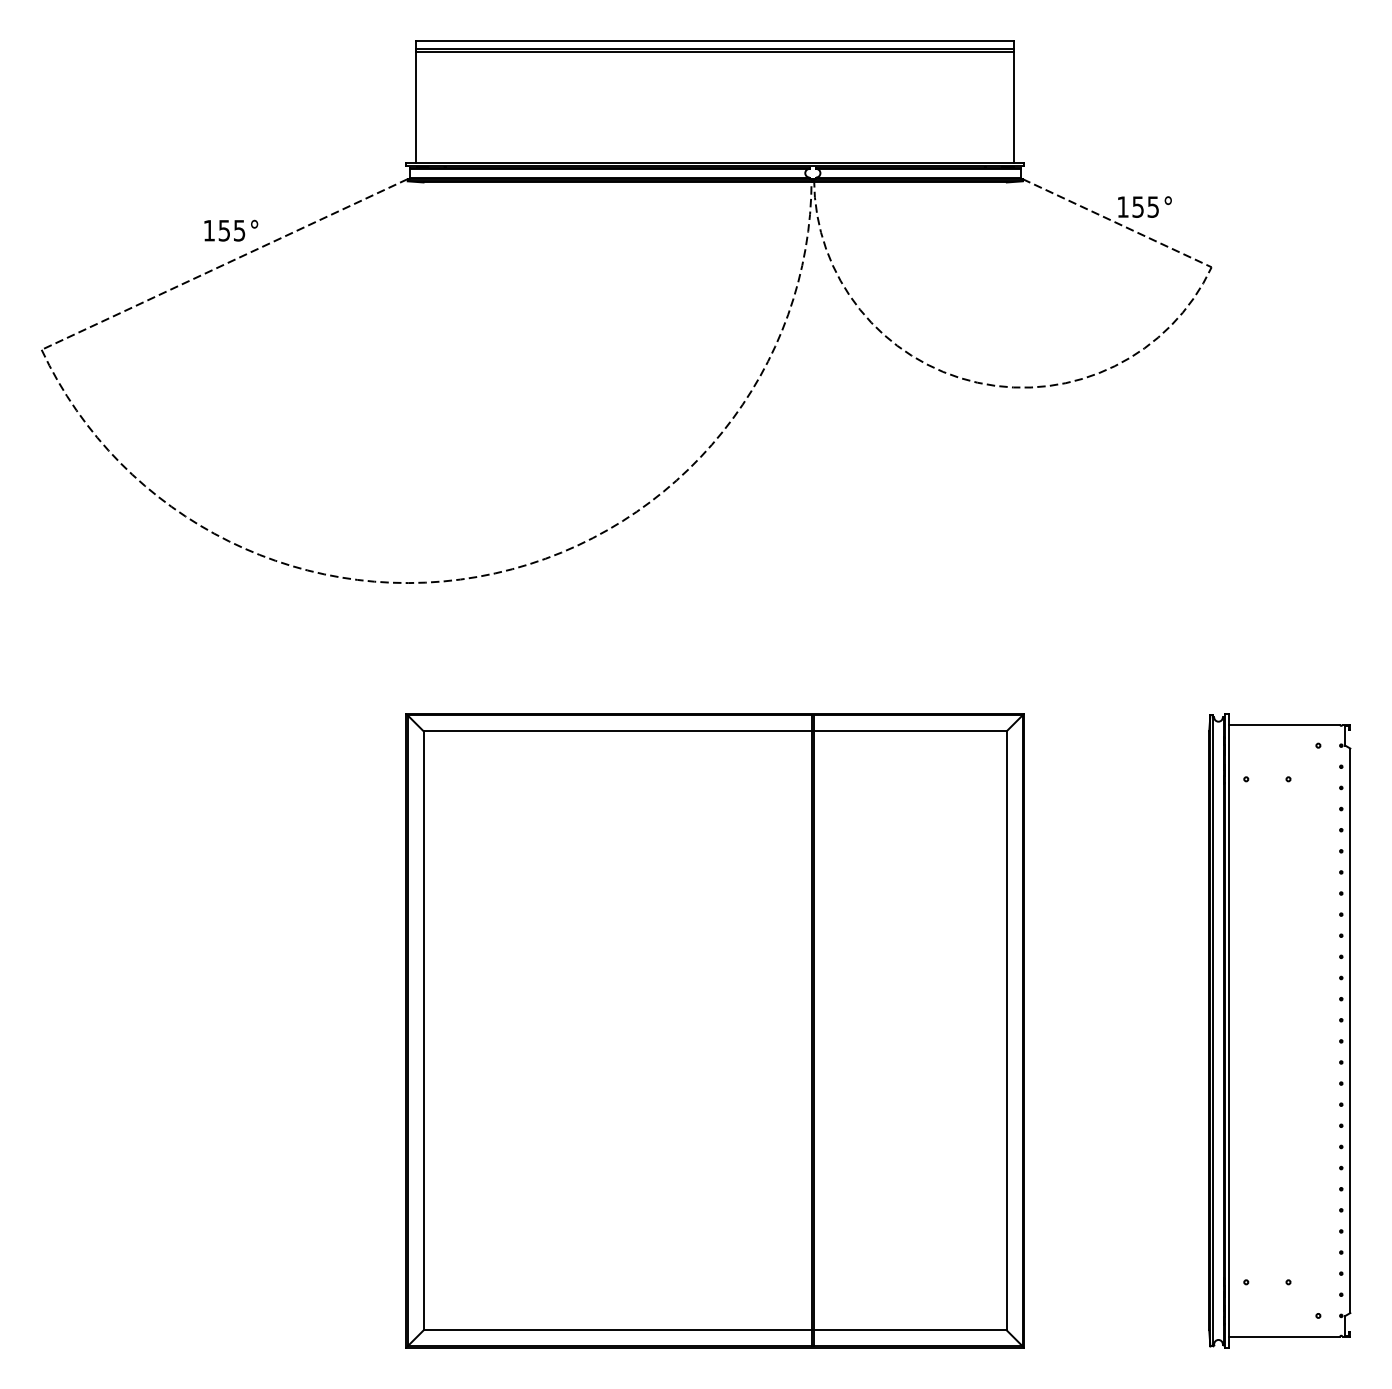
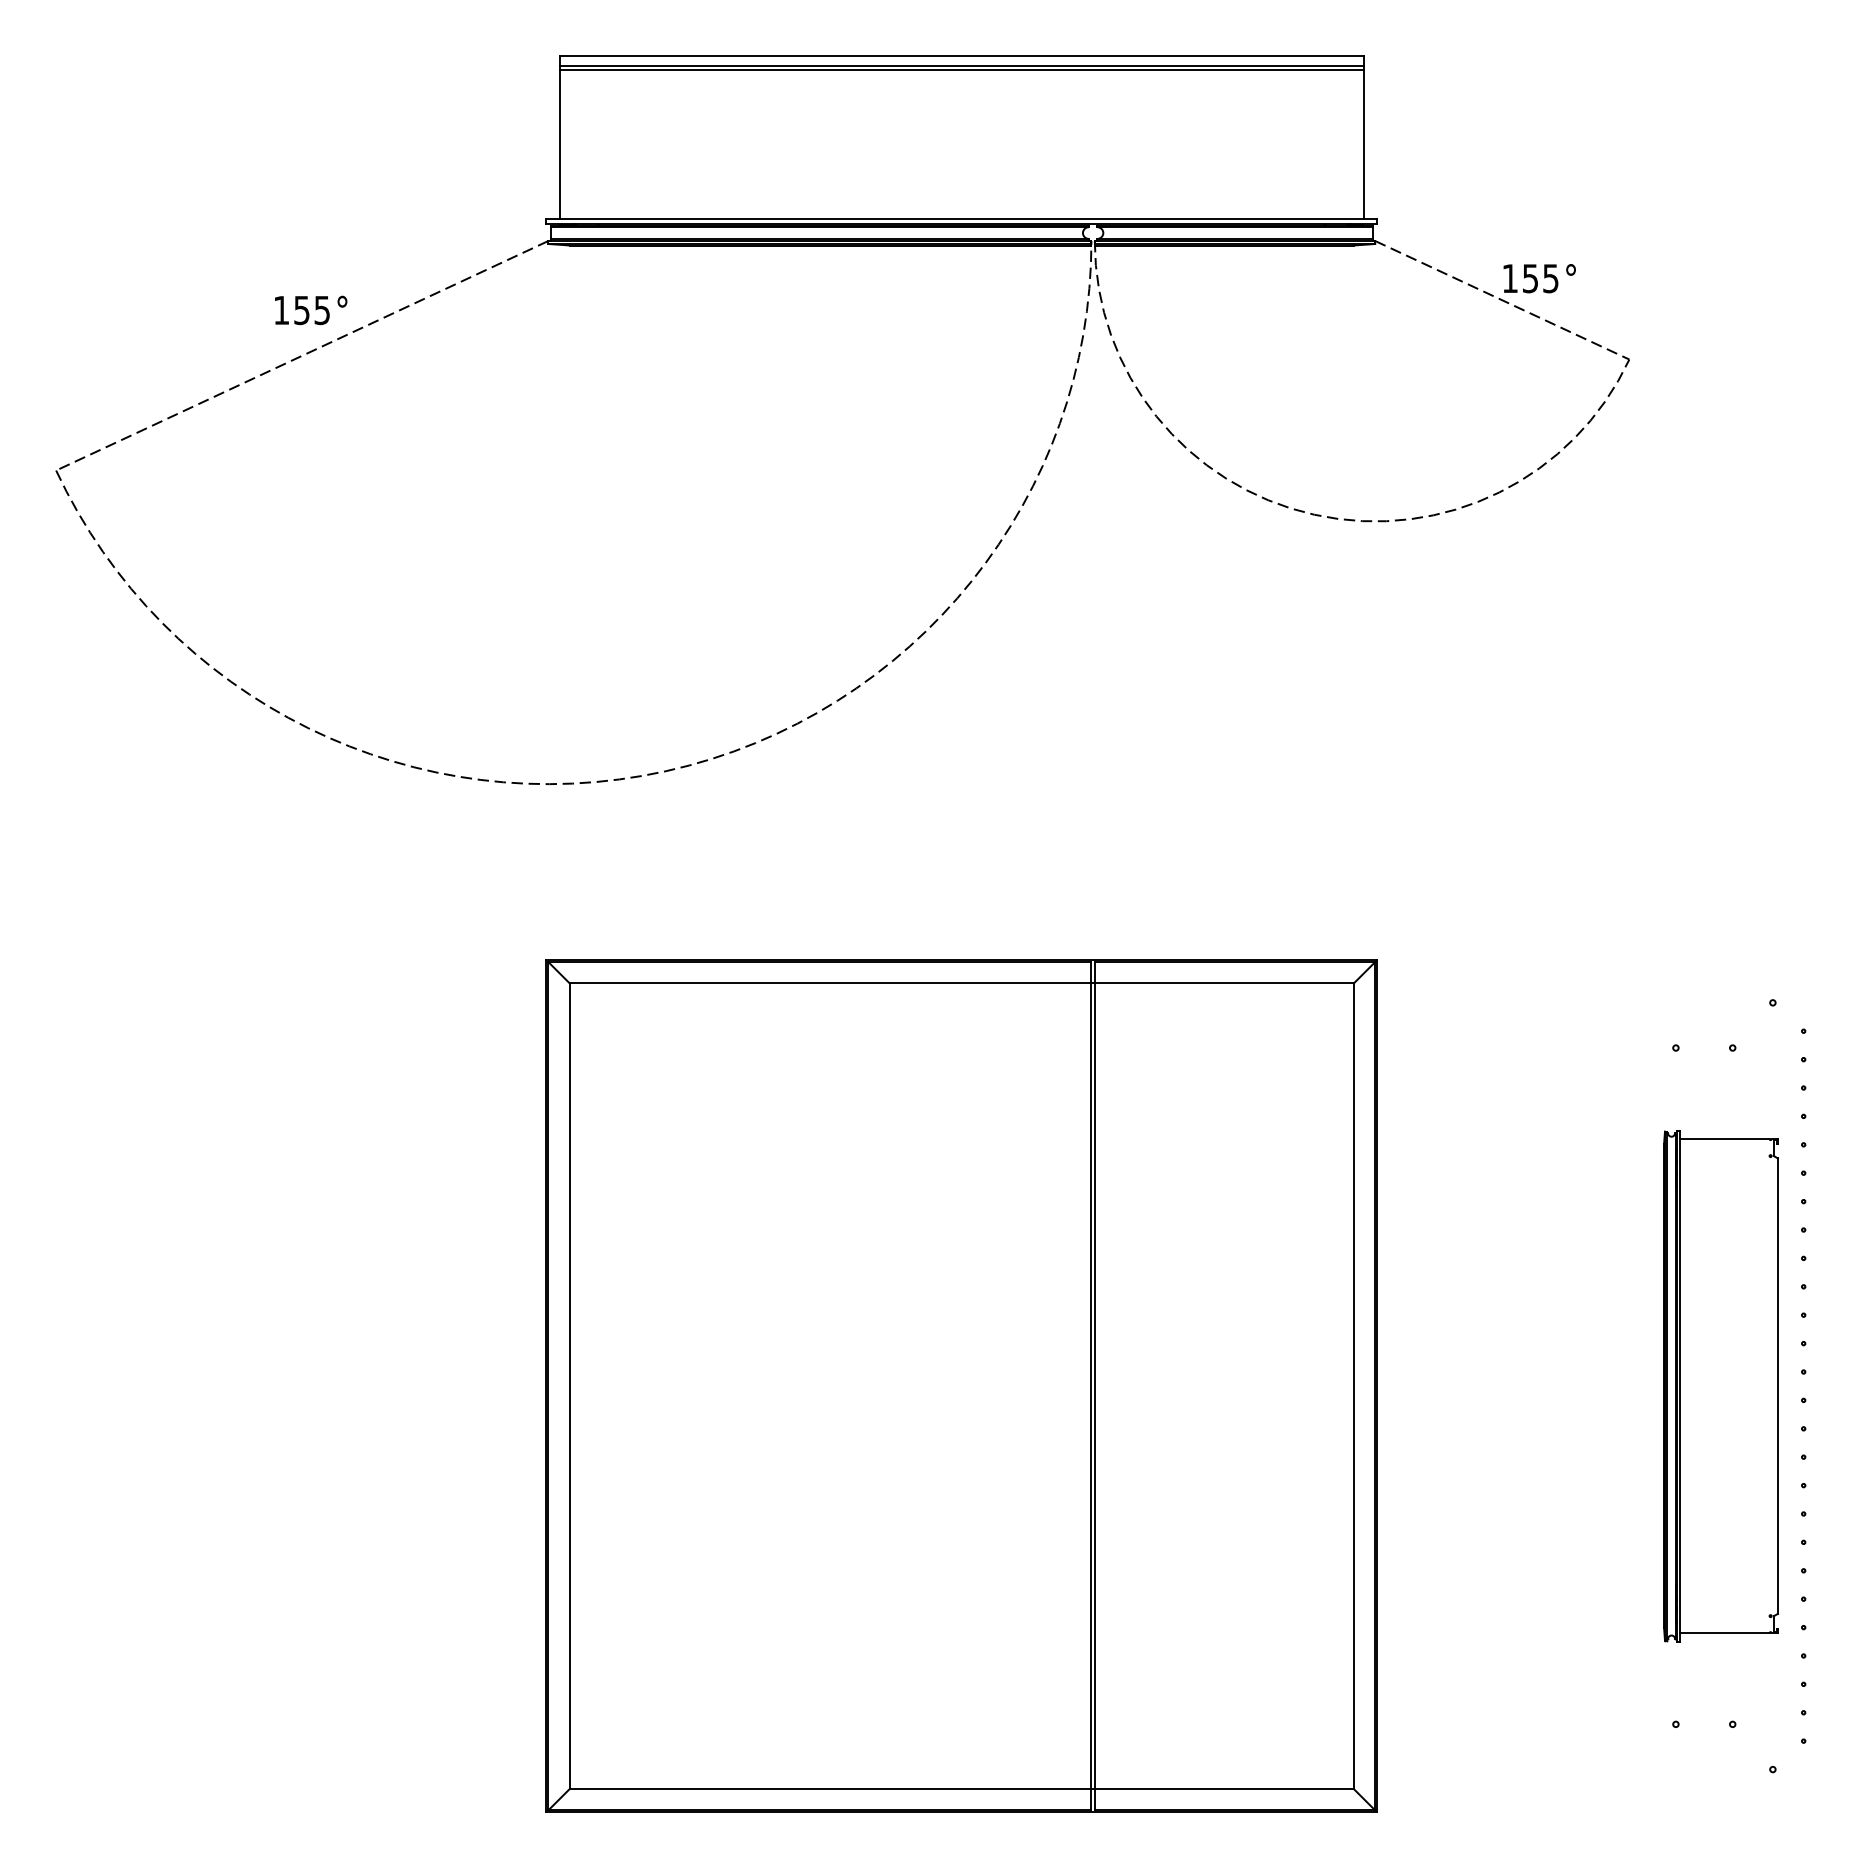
part: (1279, 1030) -> (1720, 1385), size x0.6

